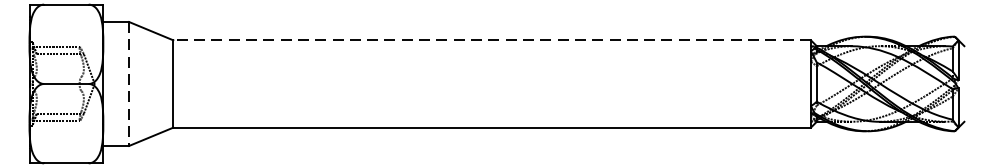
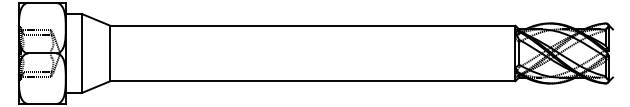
line: (491, 39) -> (312, 25), dashed -> solid
line: (129, 84) -> (82, 53), dashed -> solid

